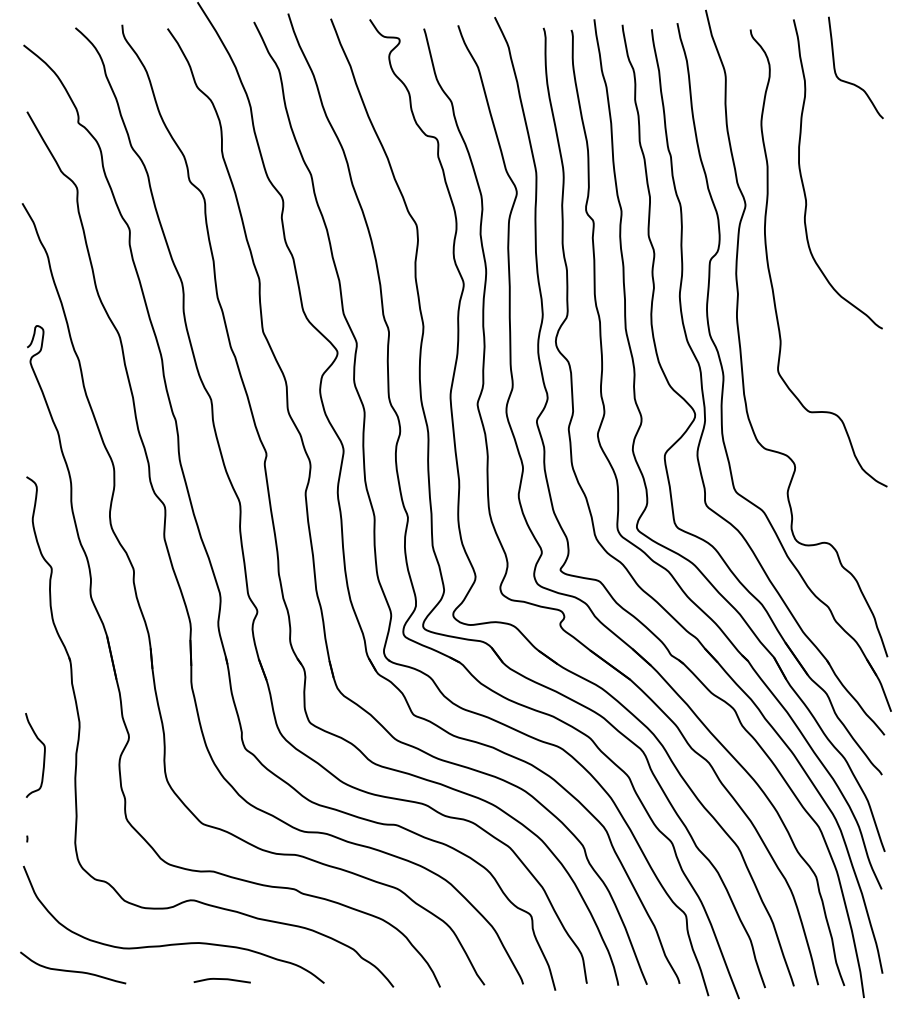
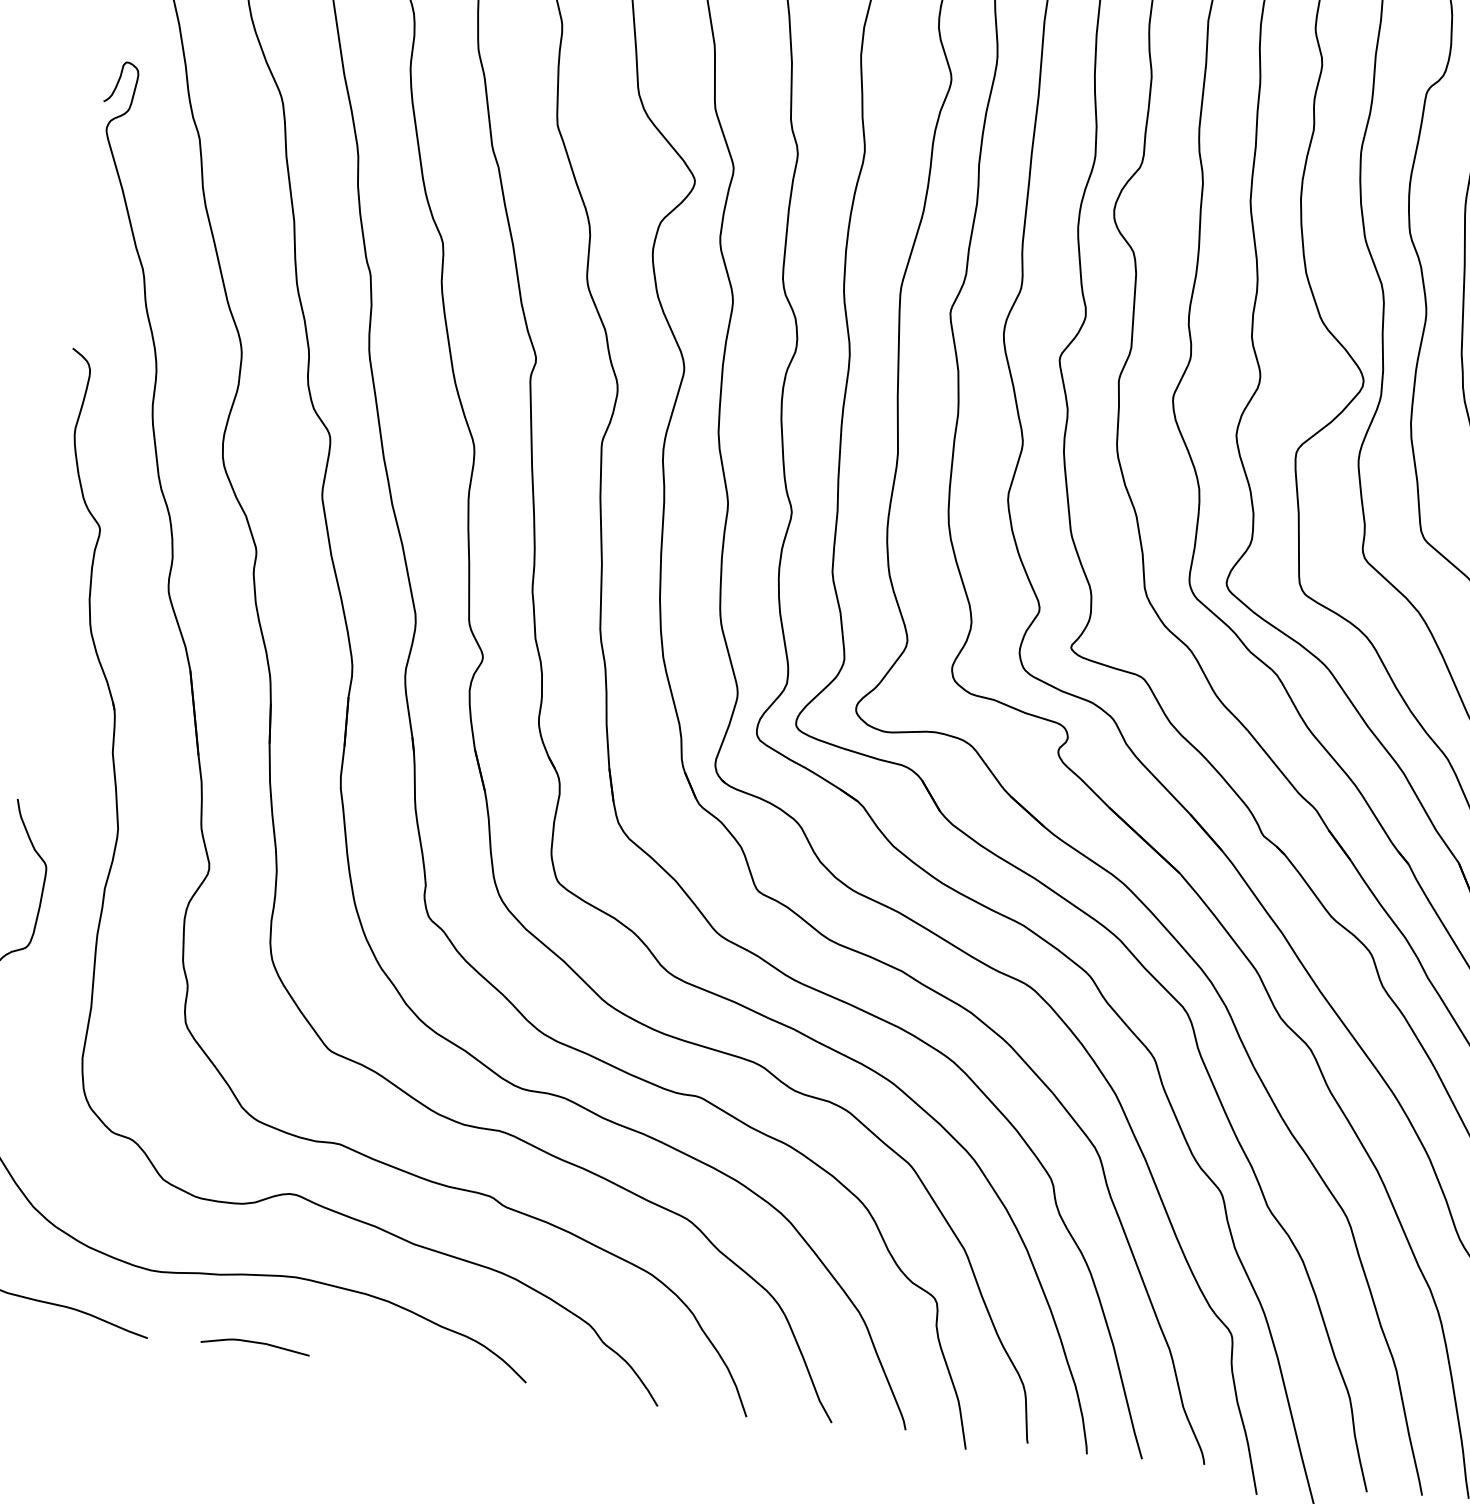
curve: (221, 979) -> (254, 1343), moved

